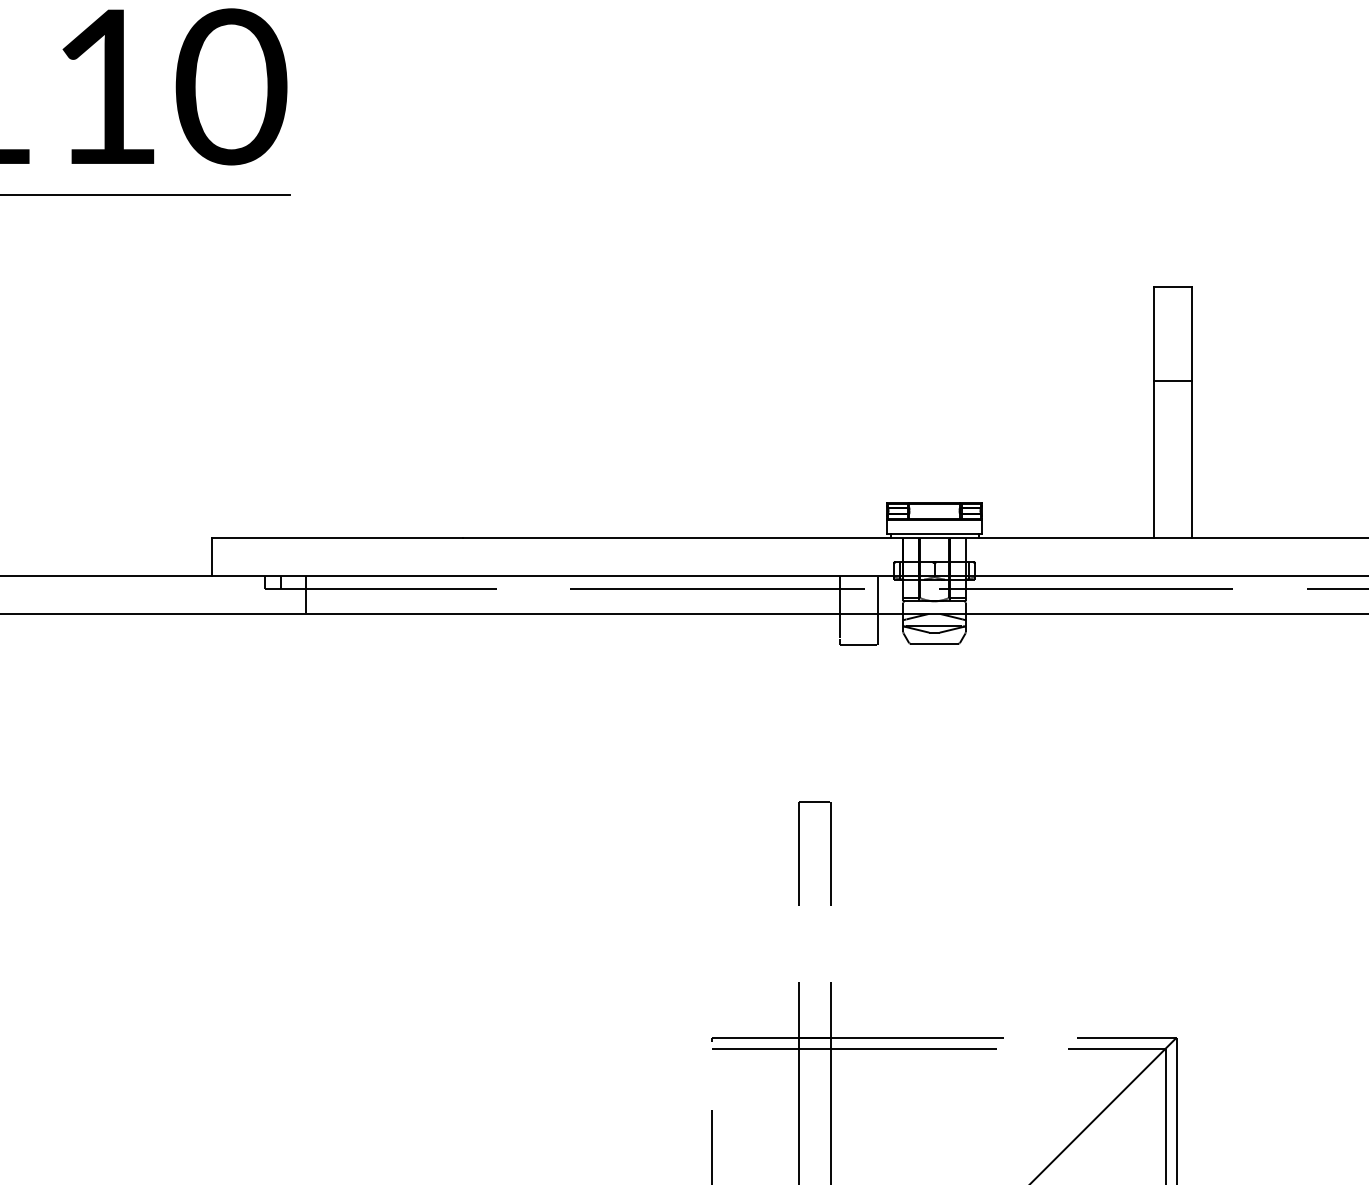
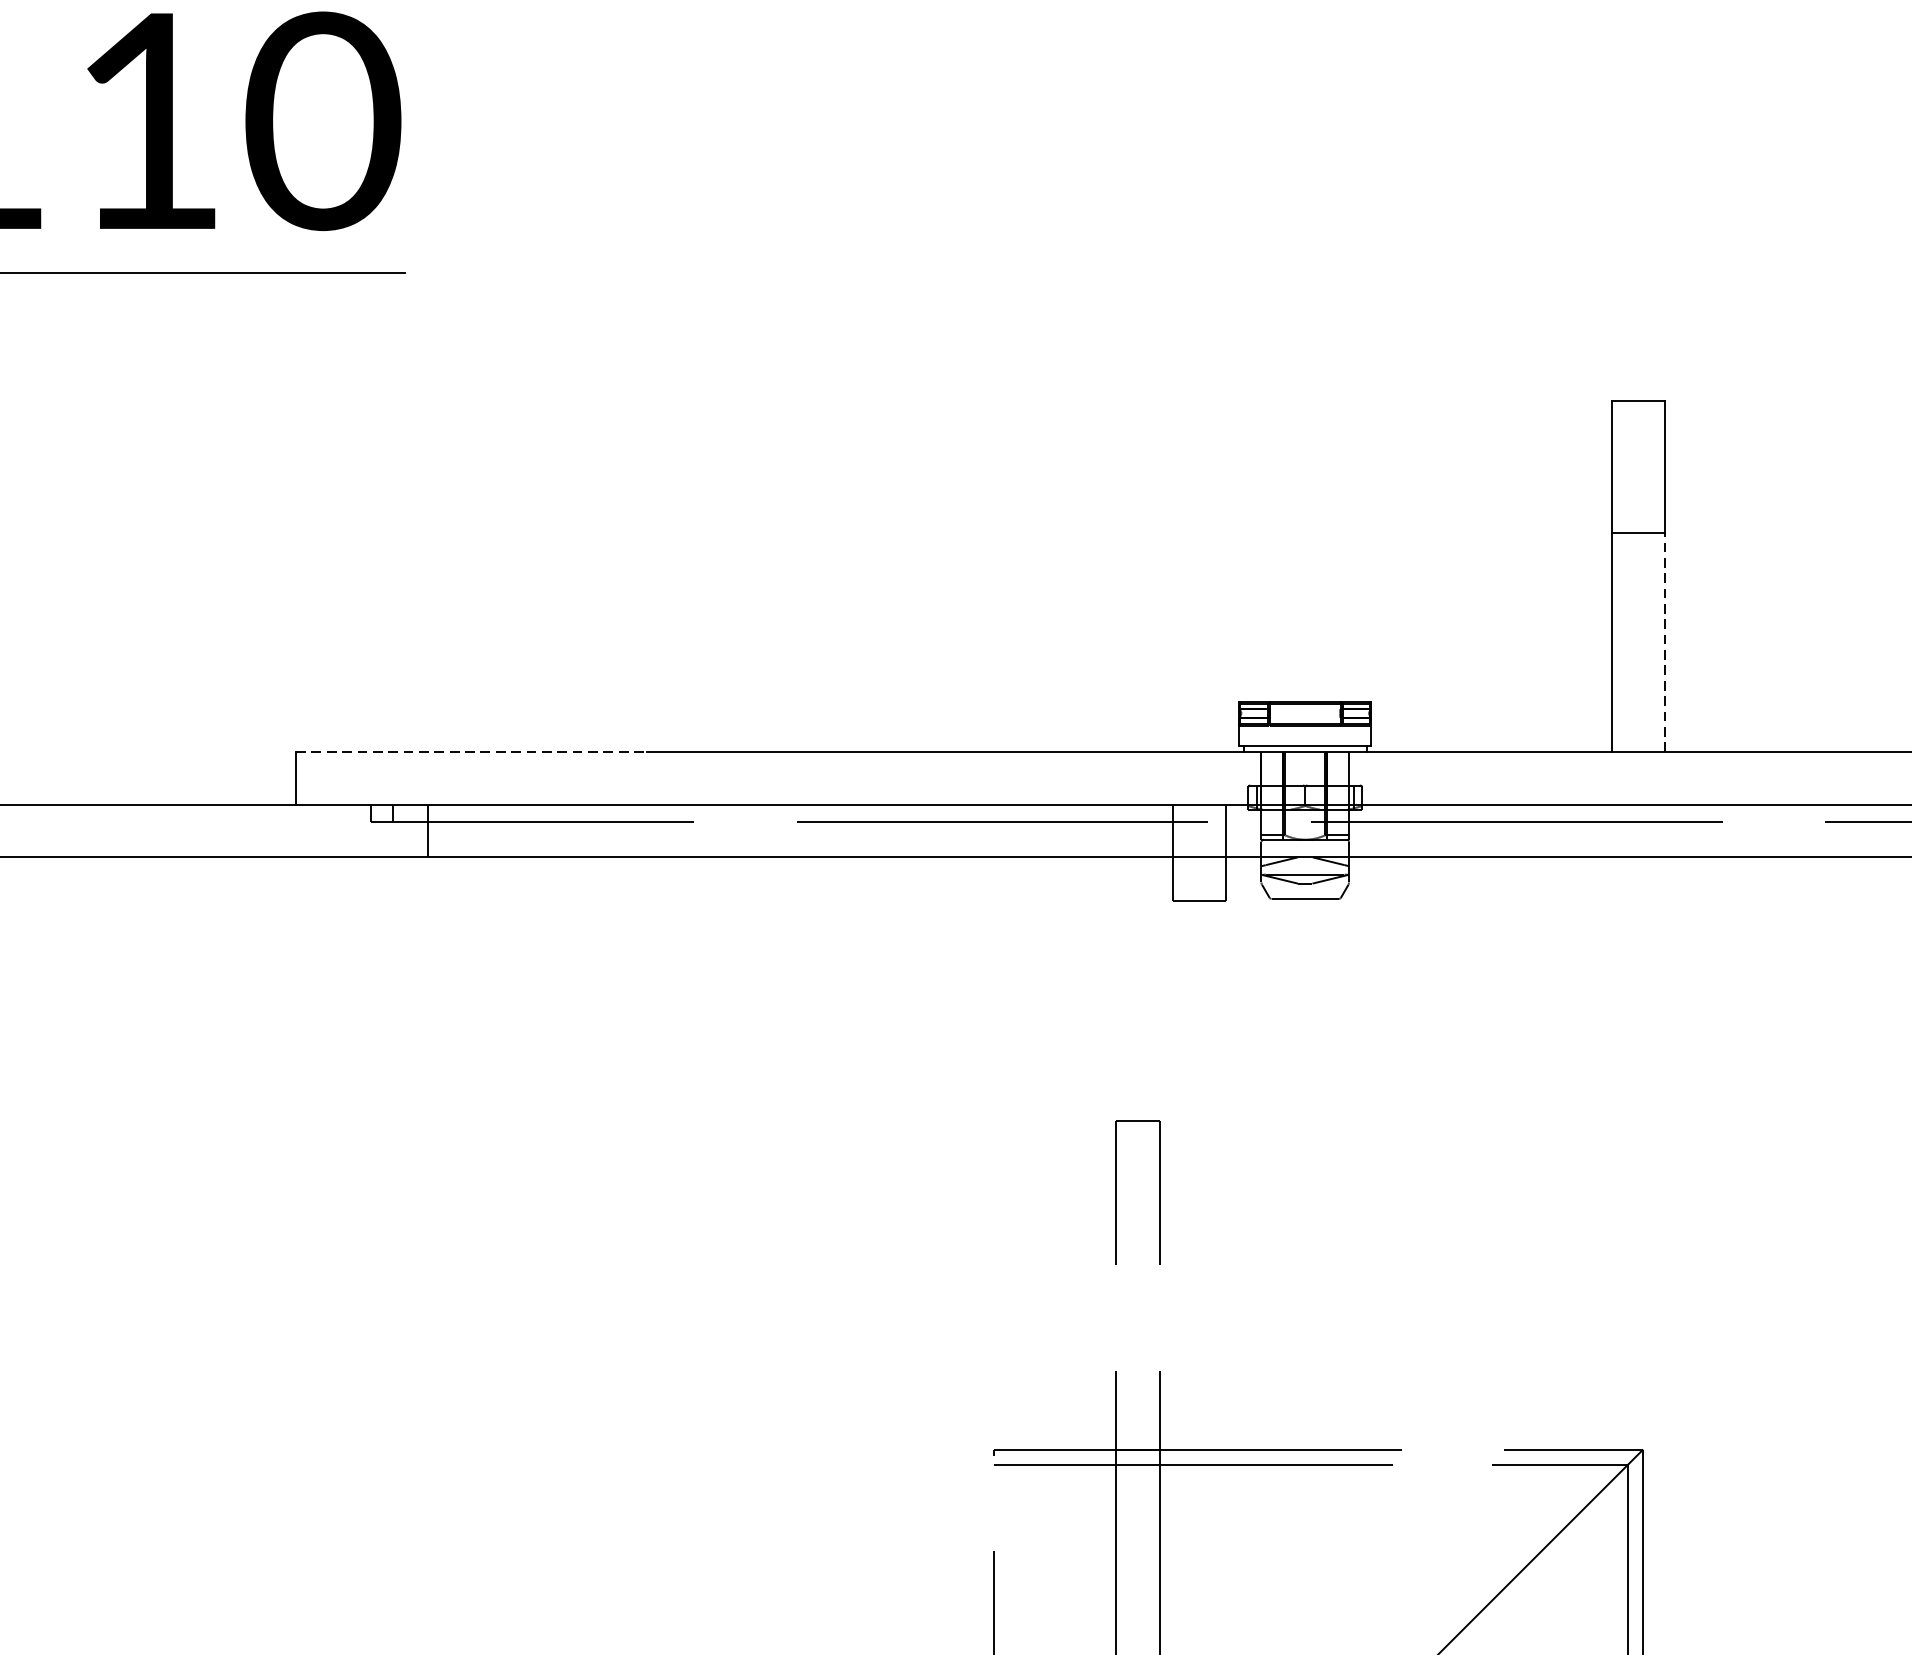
line: (1191, 459) -> (1664, 641), solid -> dashed
line: (337, 538) -> (471, 752), solid -> dashed

